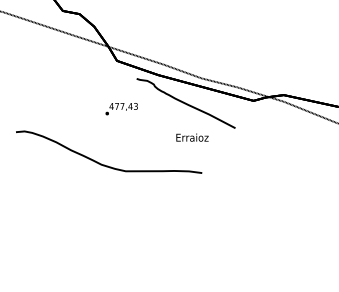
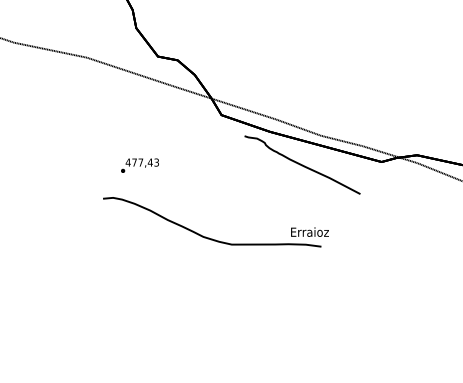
text: (121, 108) -> (139, 165), moved
text: (192, 137) -> (309, 231), moved

